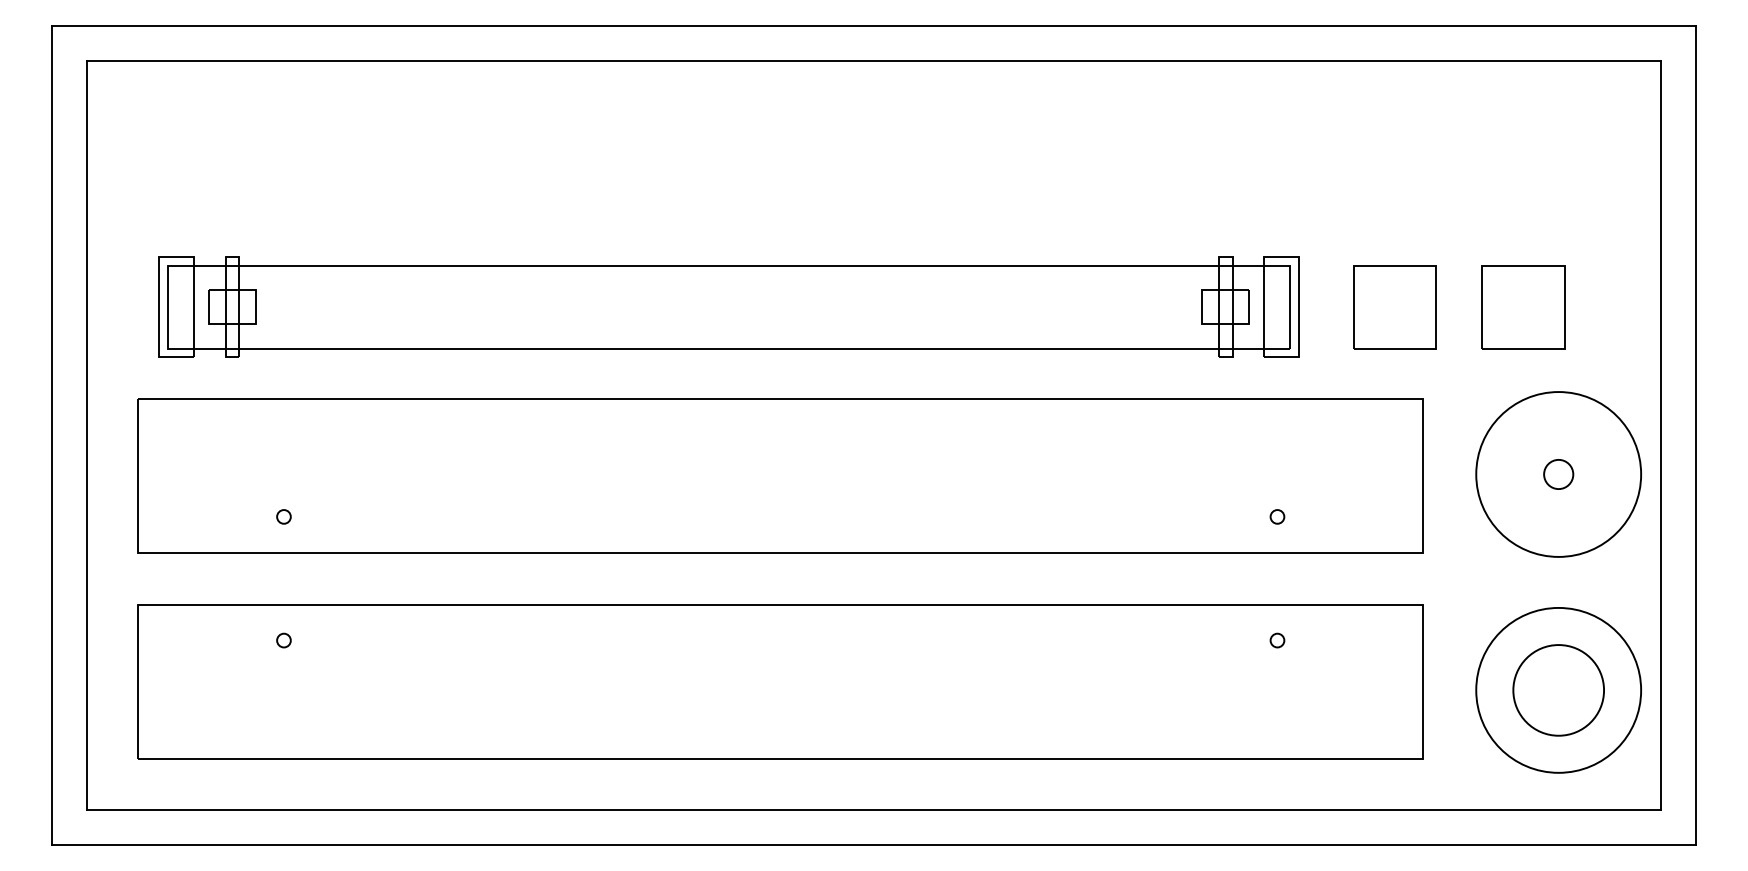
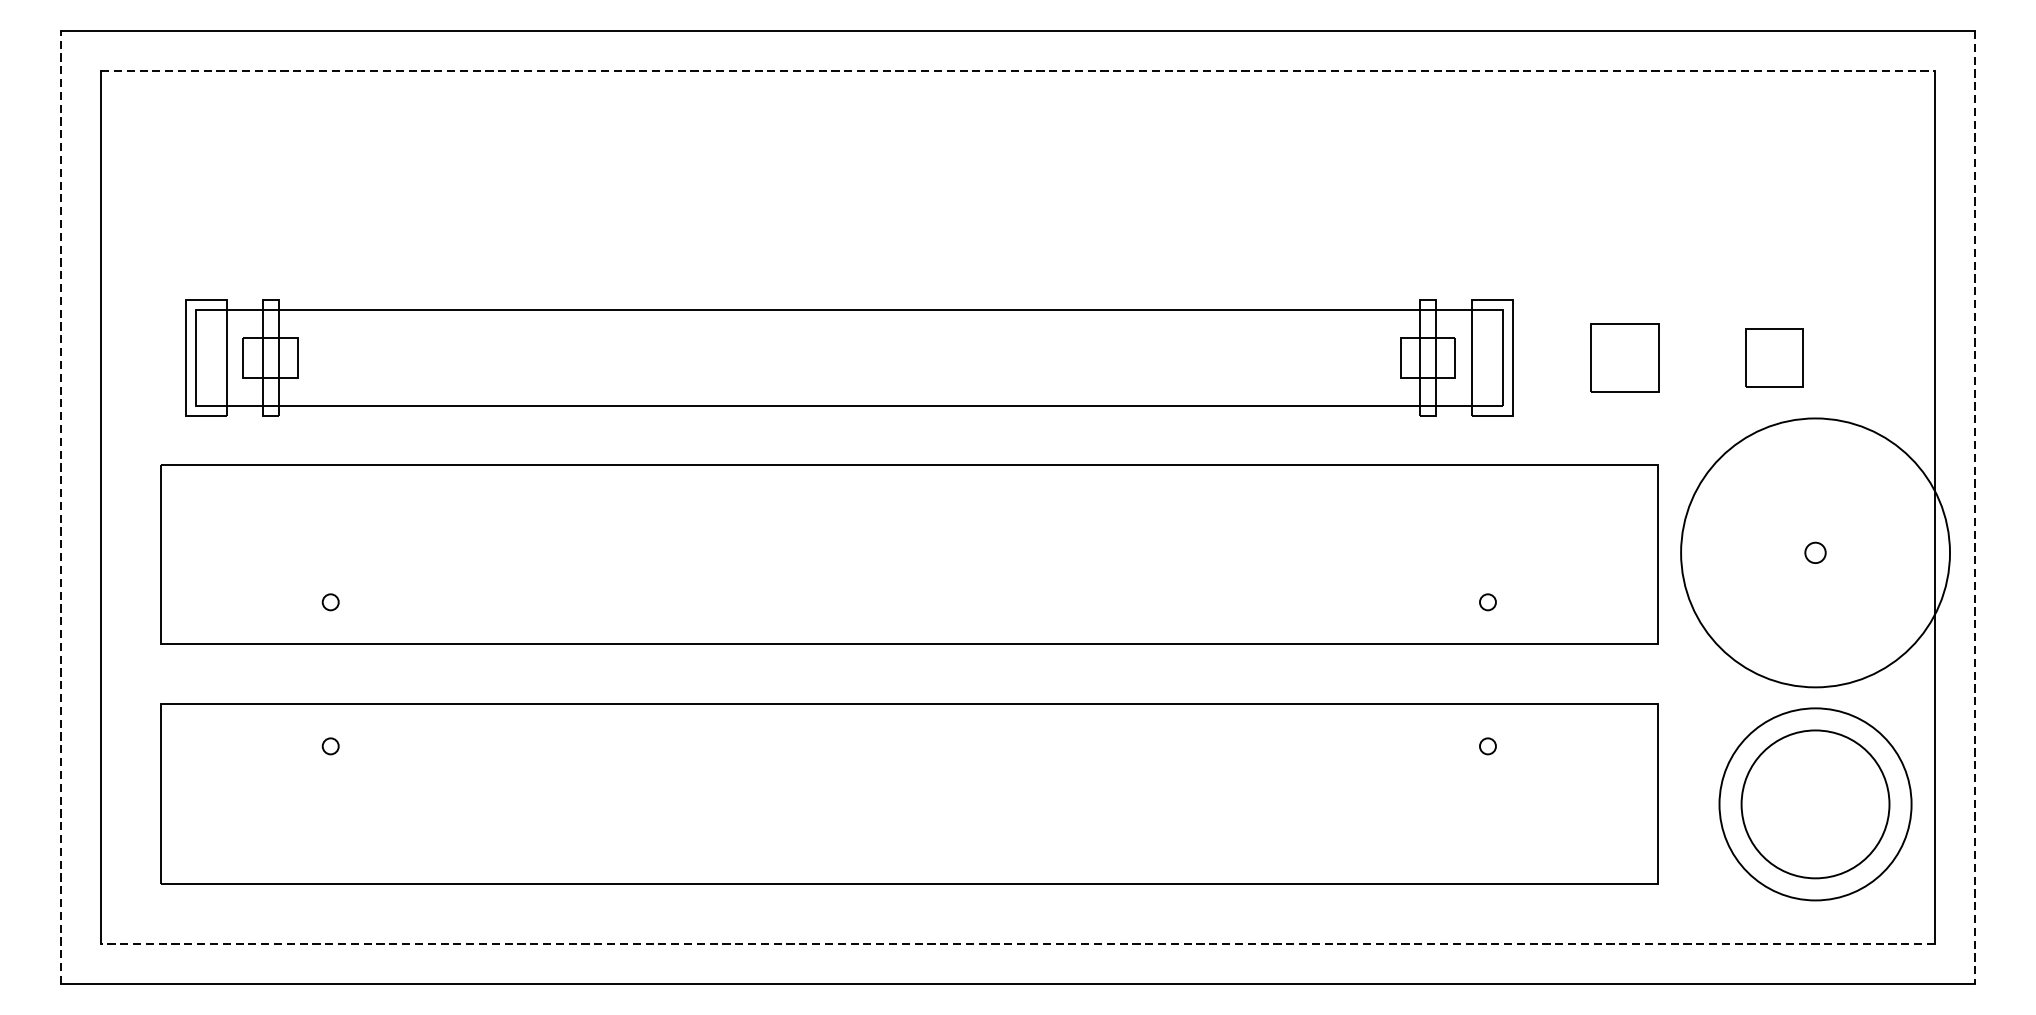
line: (874, 60) -> (1018, 70), solid -> dashed
part: (1394, 307) -> (1624, 358), size x0.7
part: (1523, 307) -> (1774, 358), size x0.6
line: (52, 434) -> (61, 506), solid -> dashed
line: (1695, 435) -> (1974, 507), solid -> dashed
circle: (1558, 474) -> (1815, 552), size x0.6
circle: (1558, 474) -> (1815, 552), size x1.4
circle: (1558, 690) -> (1815, 804), size x1.4
line: (873, 810) -> (1017, 944), solid -> dashed

